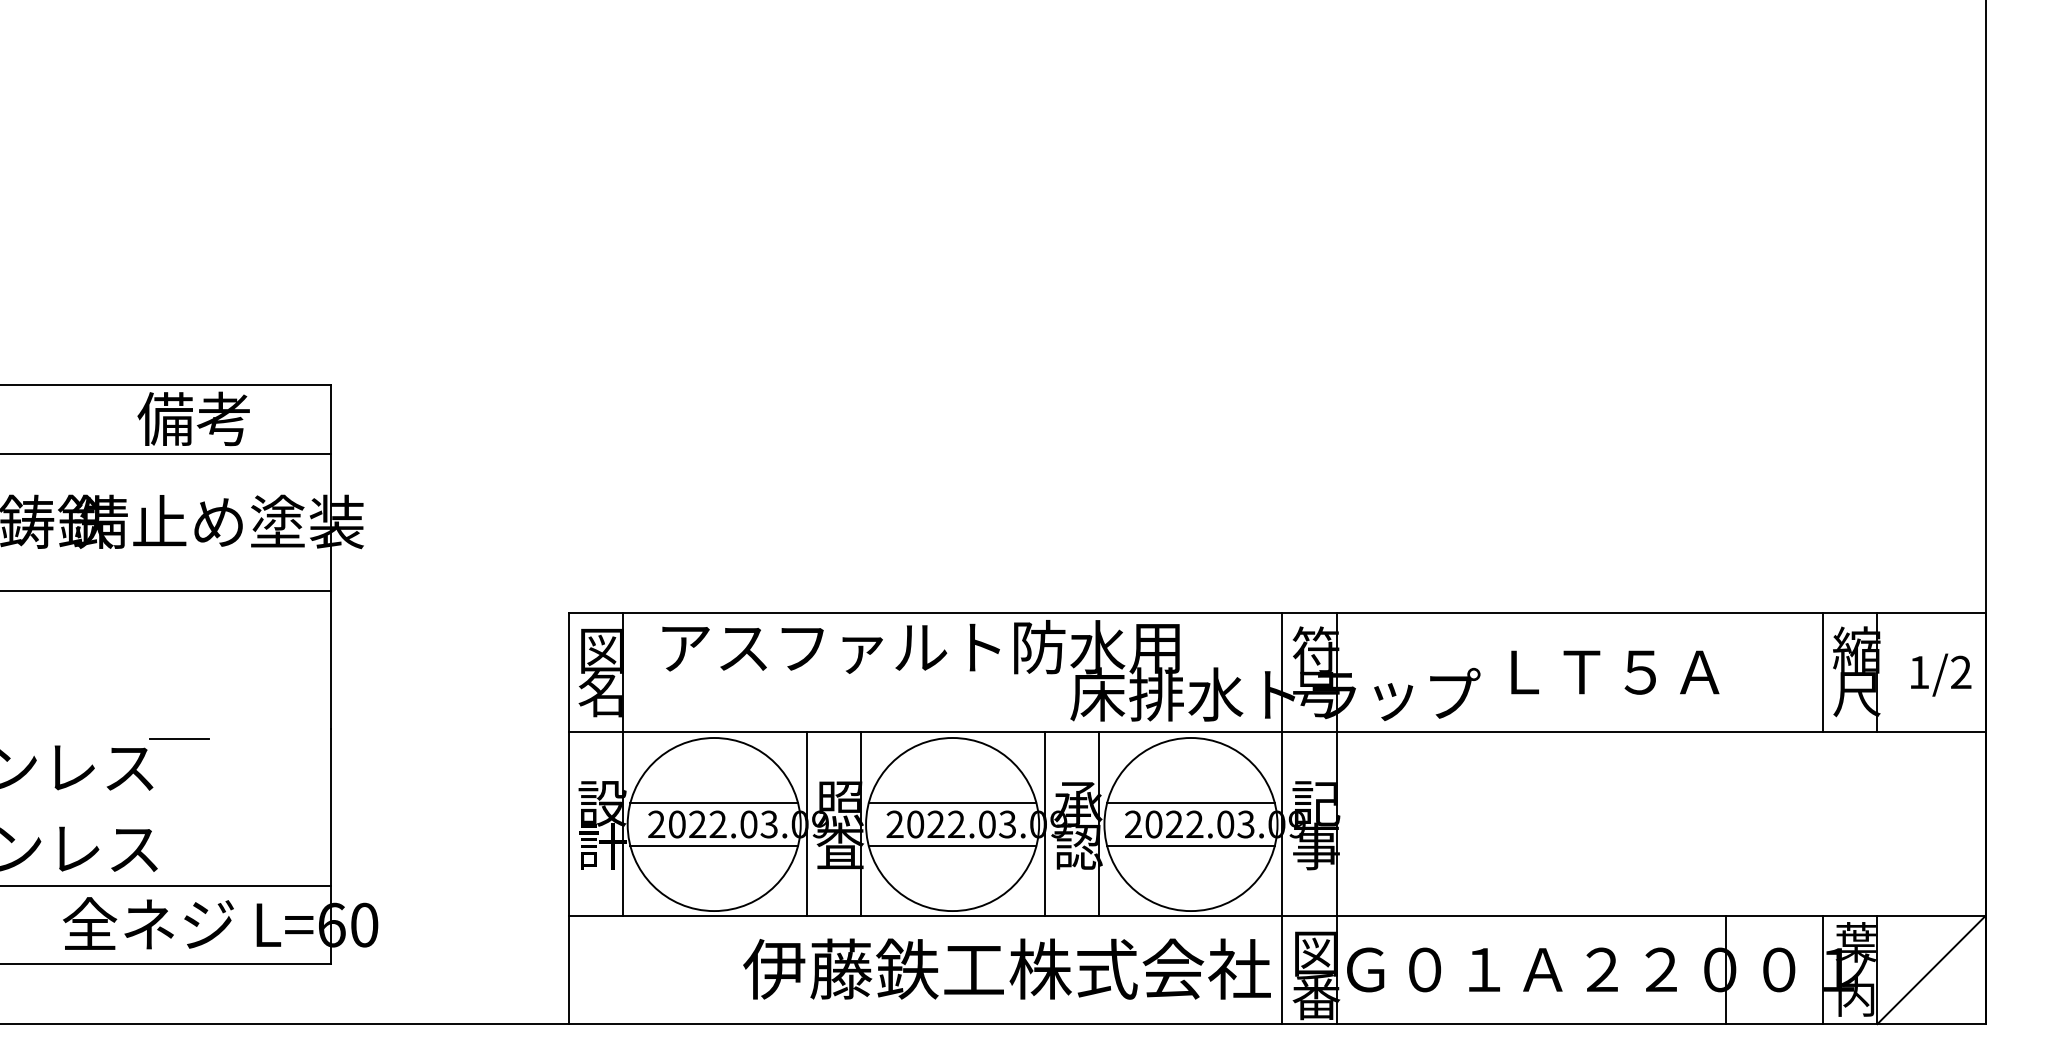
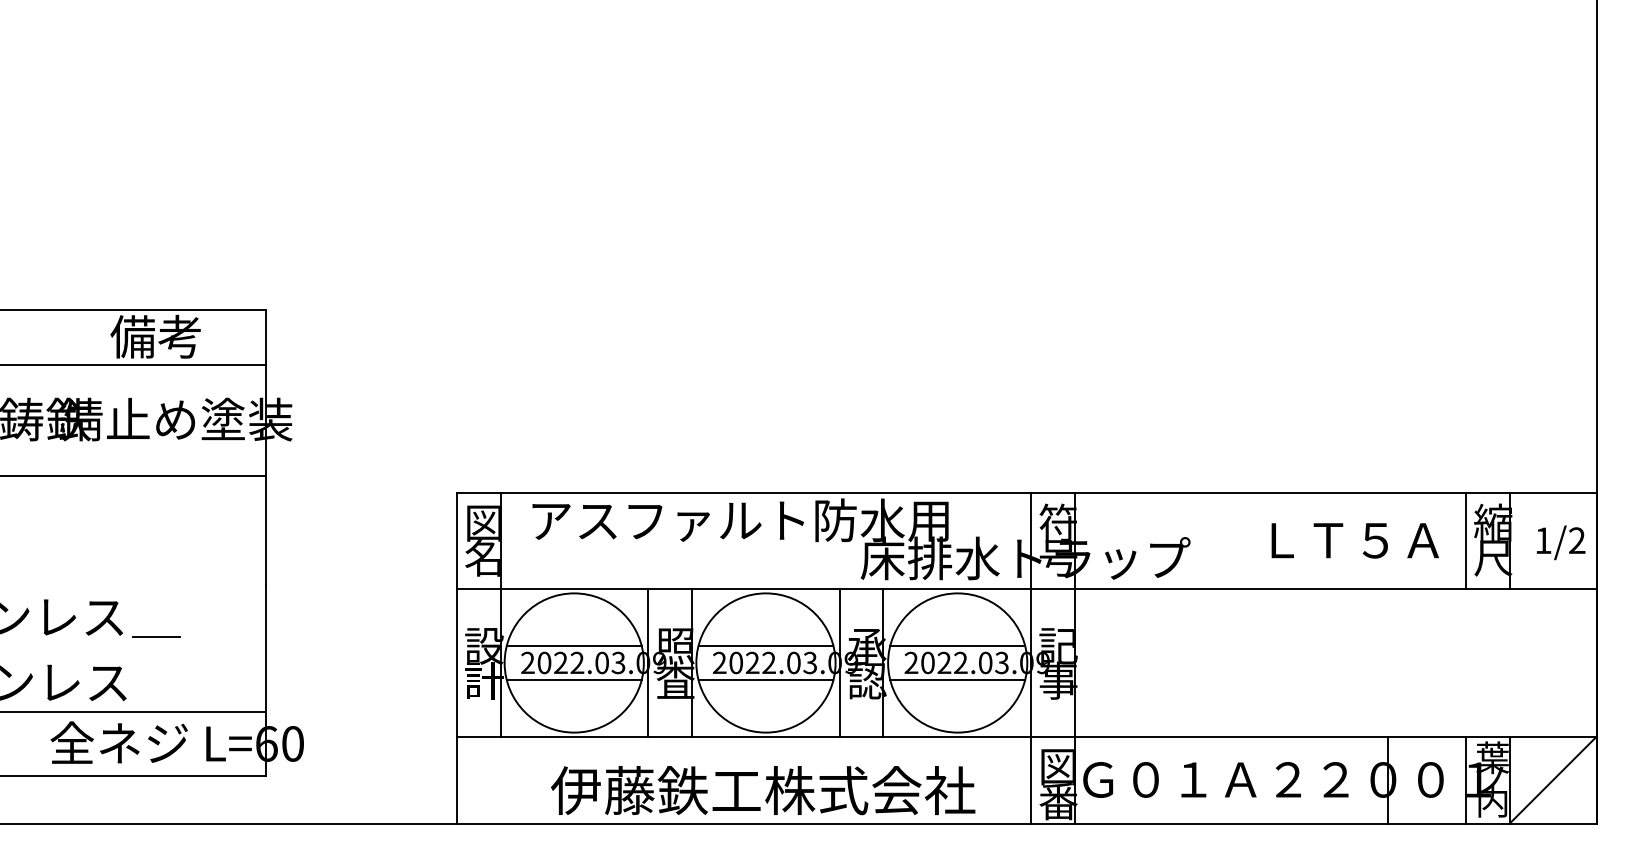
text: (1615, 672) -> (1355, 540), moved
line: (179, 738) -> (156, 637), moved
text: (1006, 968) -> (762, 790), moved

